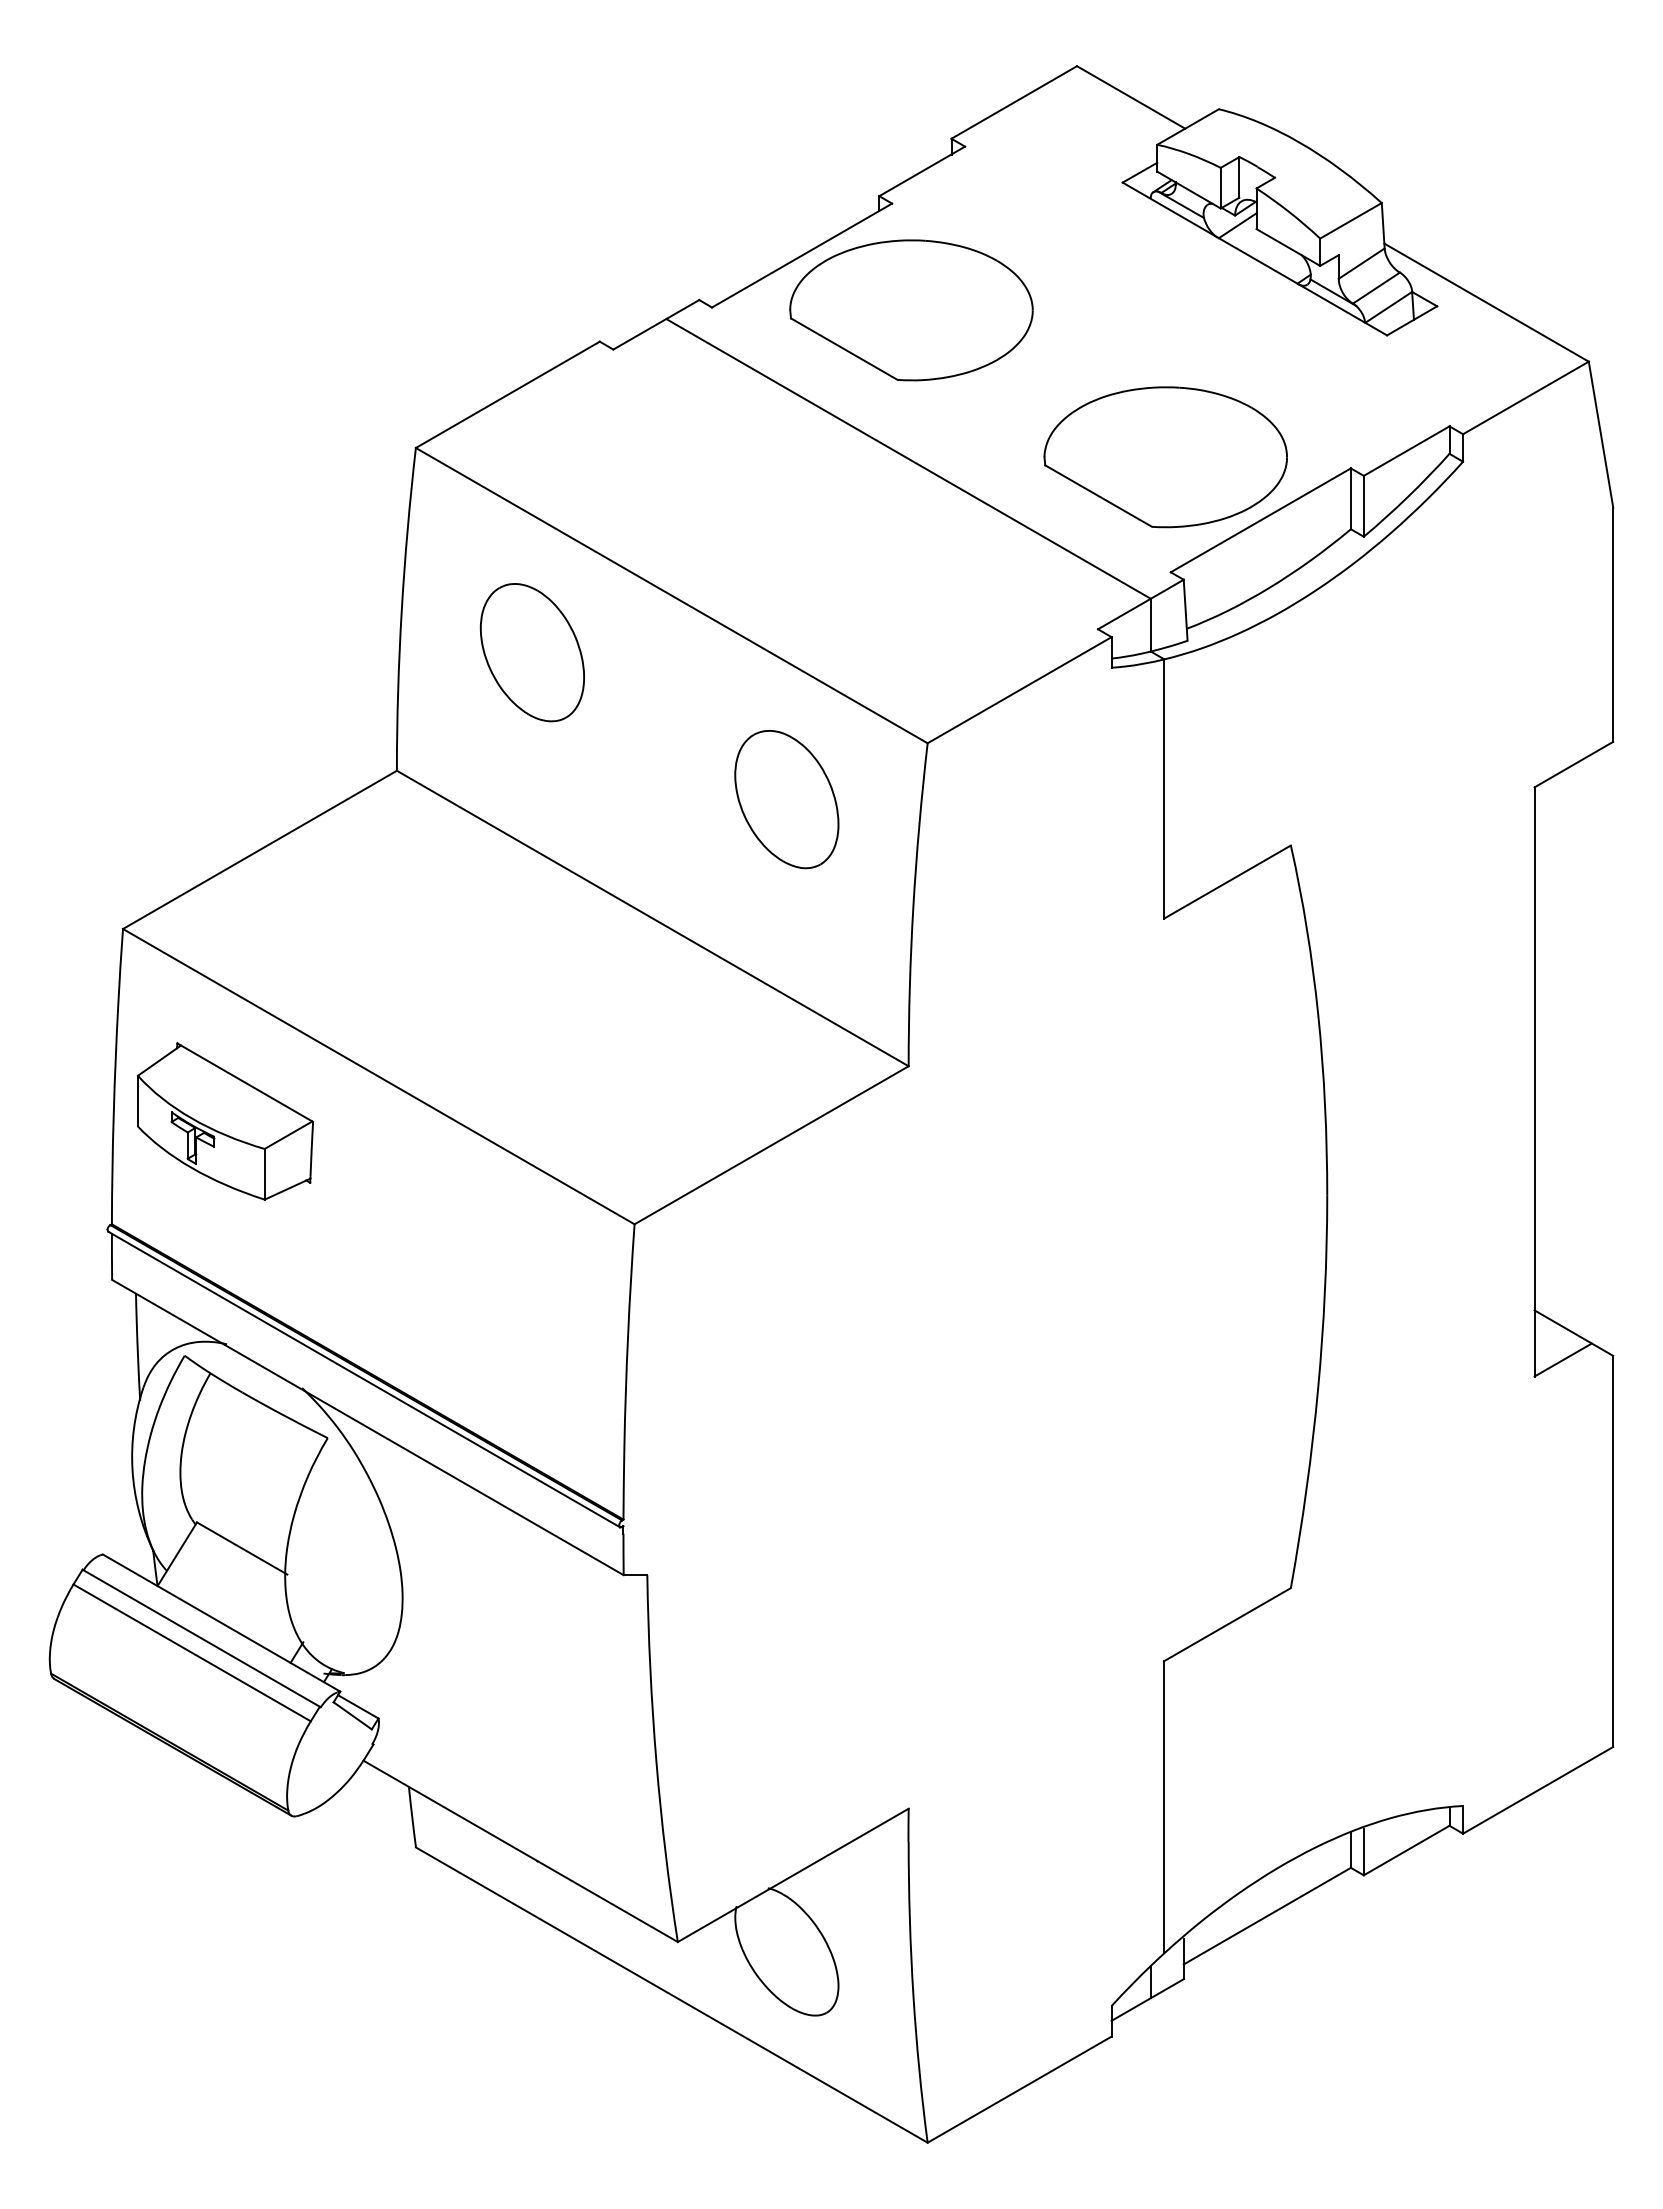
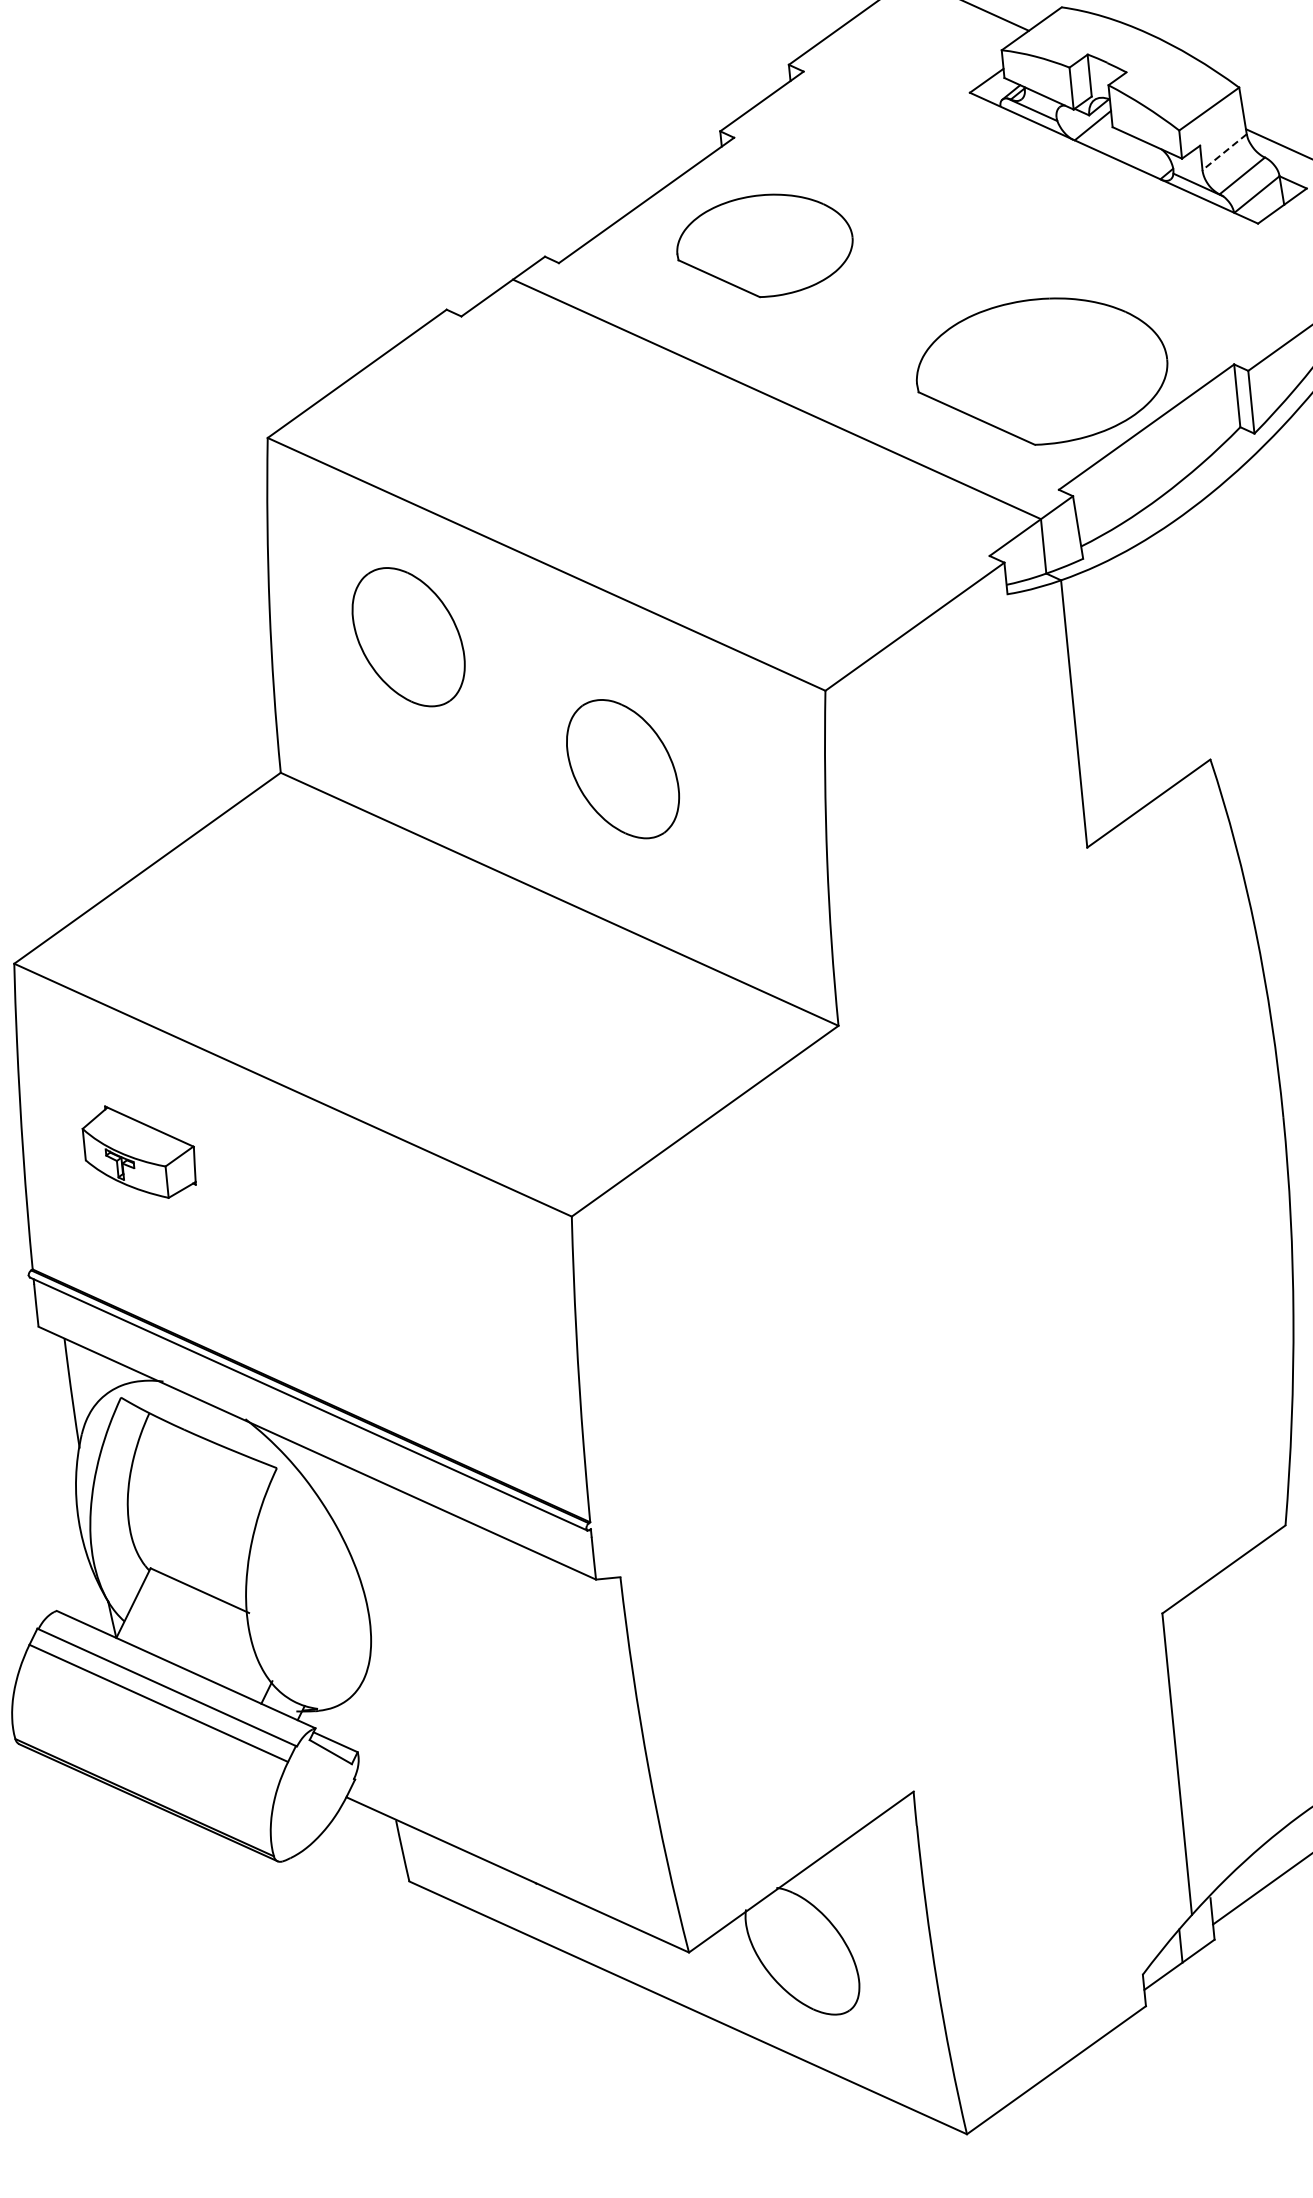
line: (1361, 263) -> (1224, 152), solid -> dashed
part: (911, 310) -> (765, 246), size x0.7
part: (786, 799) -> (622, 769), moved
part: (225, 1121) -> (139, 1151), size x0.6

